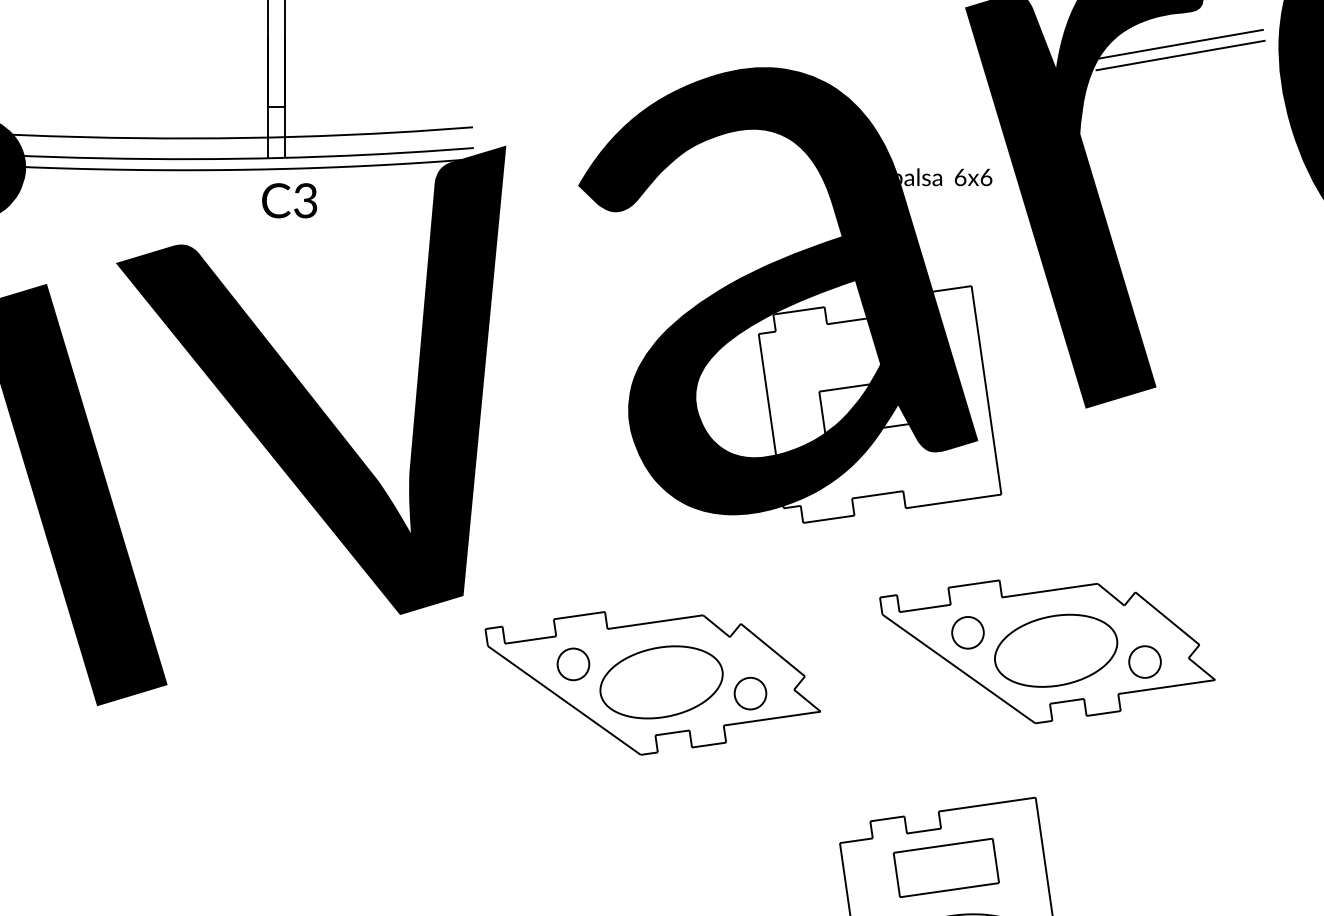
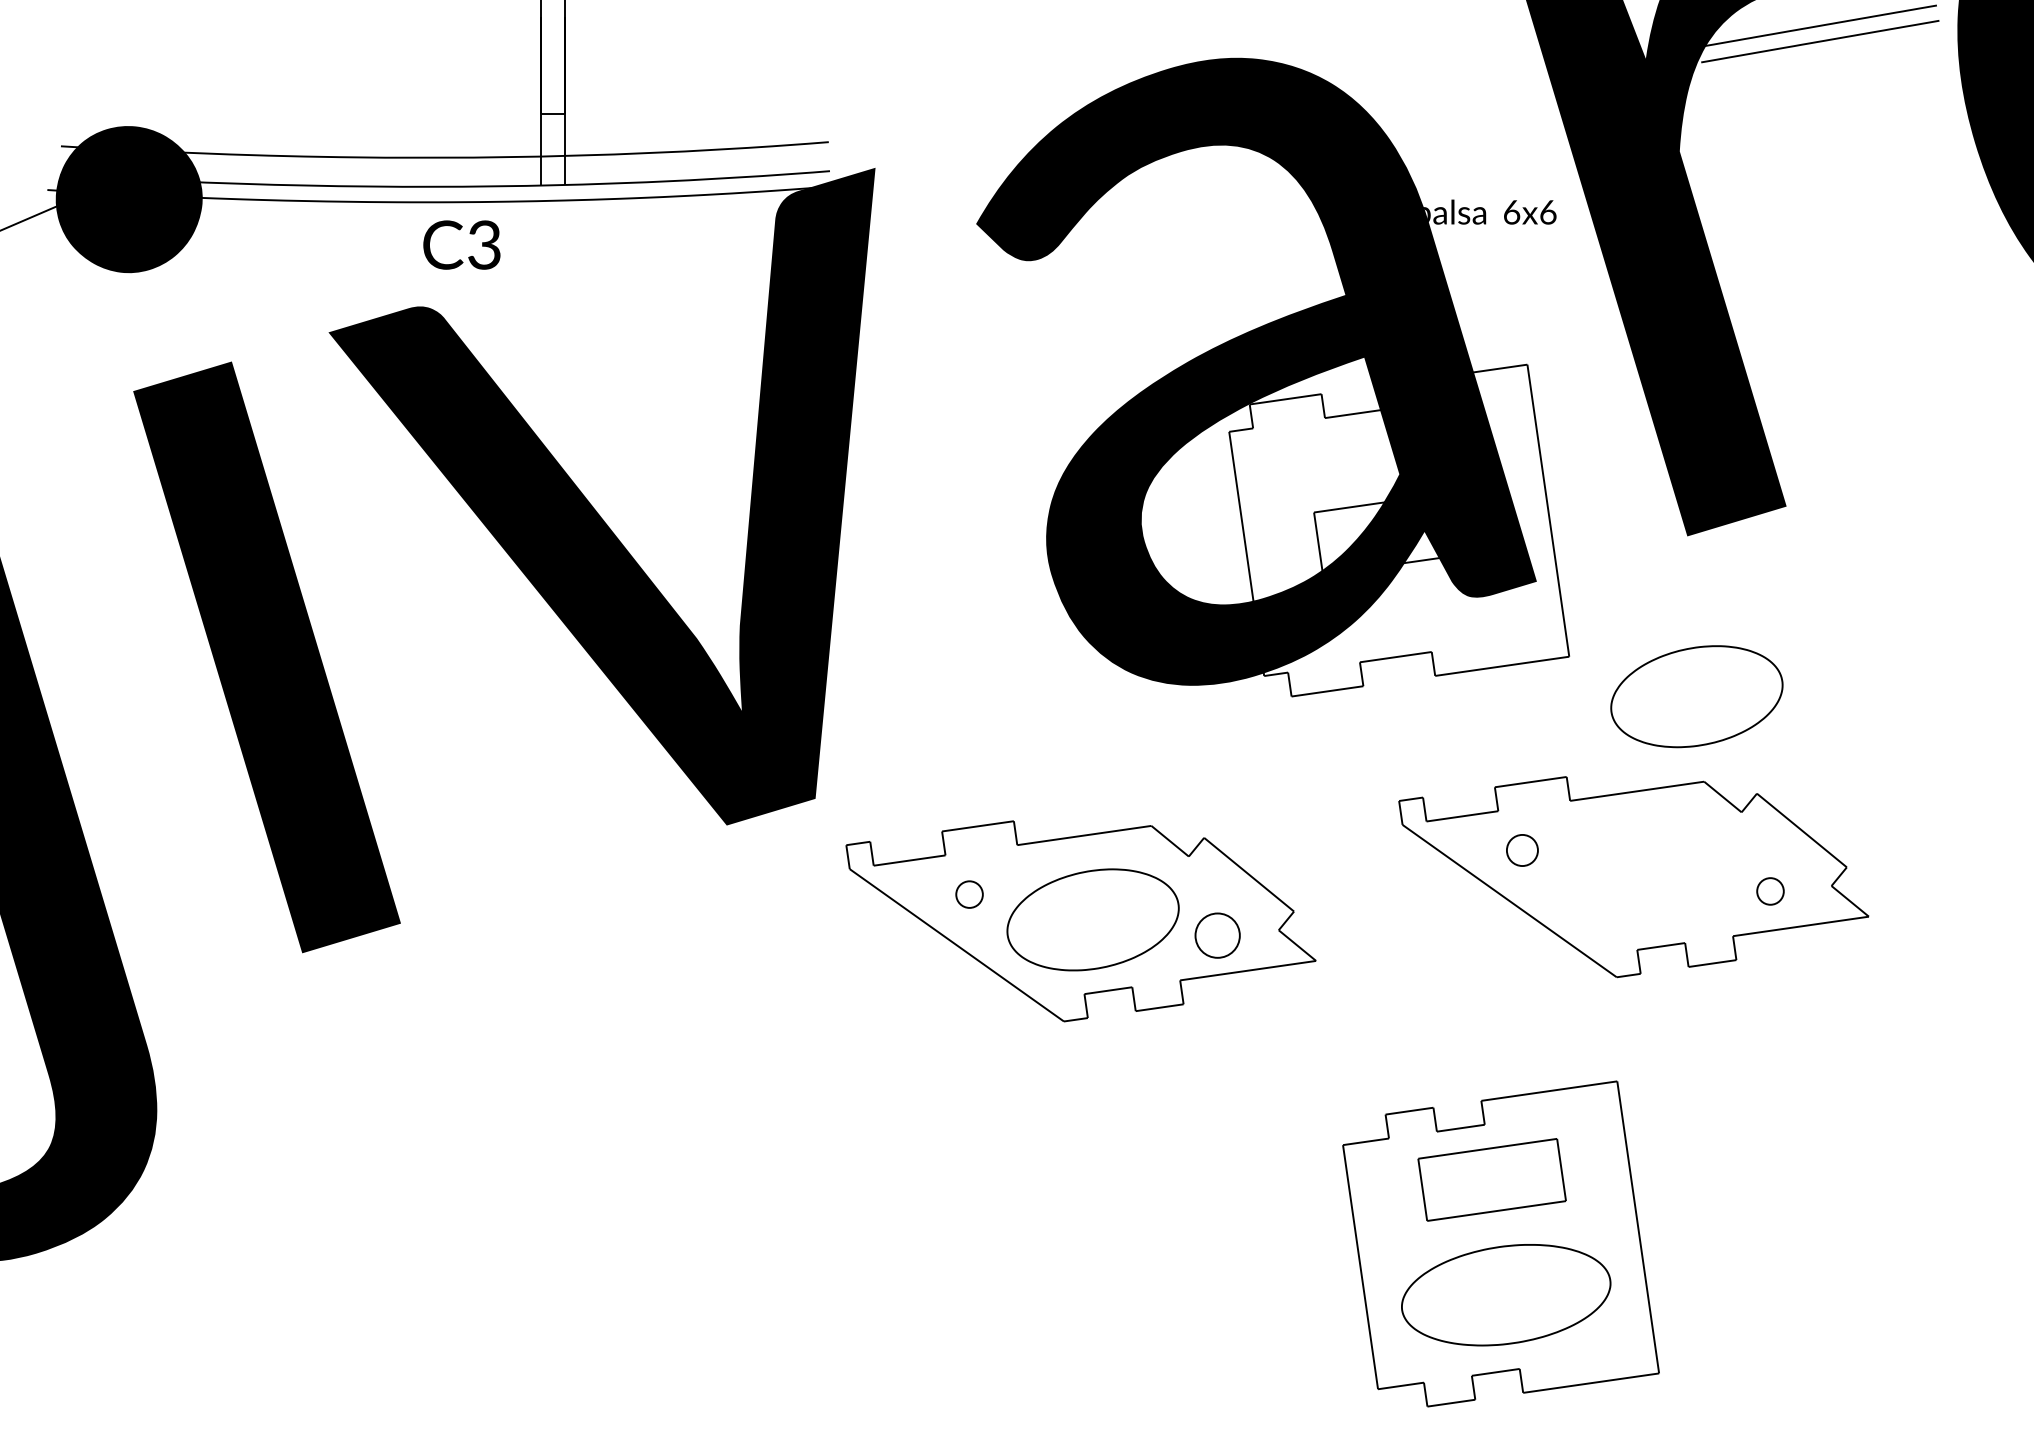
part: (295, 193) -> (470, 234), moved
part: (968, 632) -> (1522, 850), size x0.7
part: (1055, 650) -> (1696, 696), moved
part: (1145, 662) -> (1770, 891), size x0.6
part: (573, 664) -> (969, 894), size x0.6

